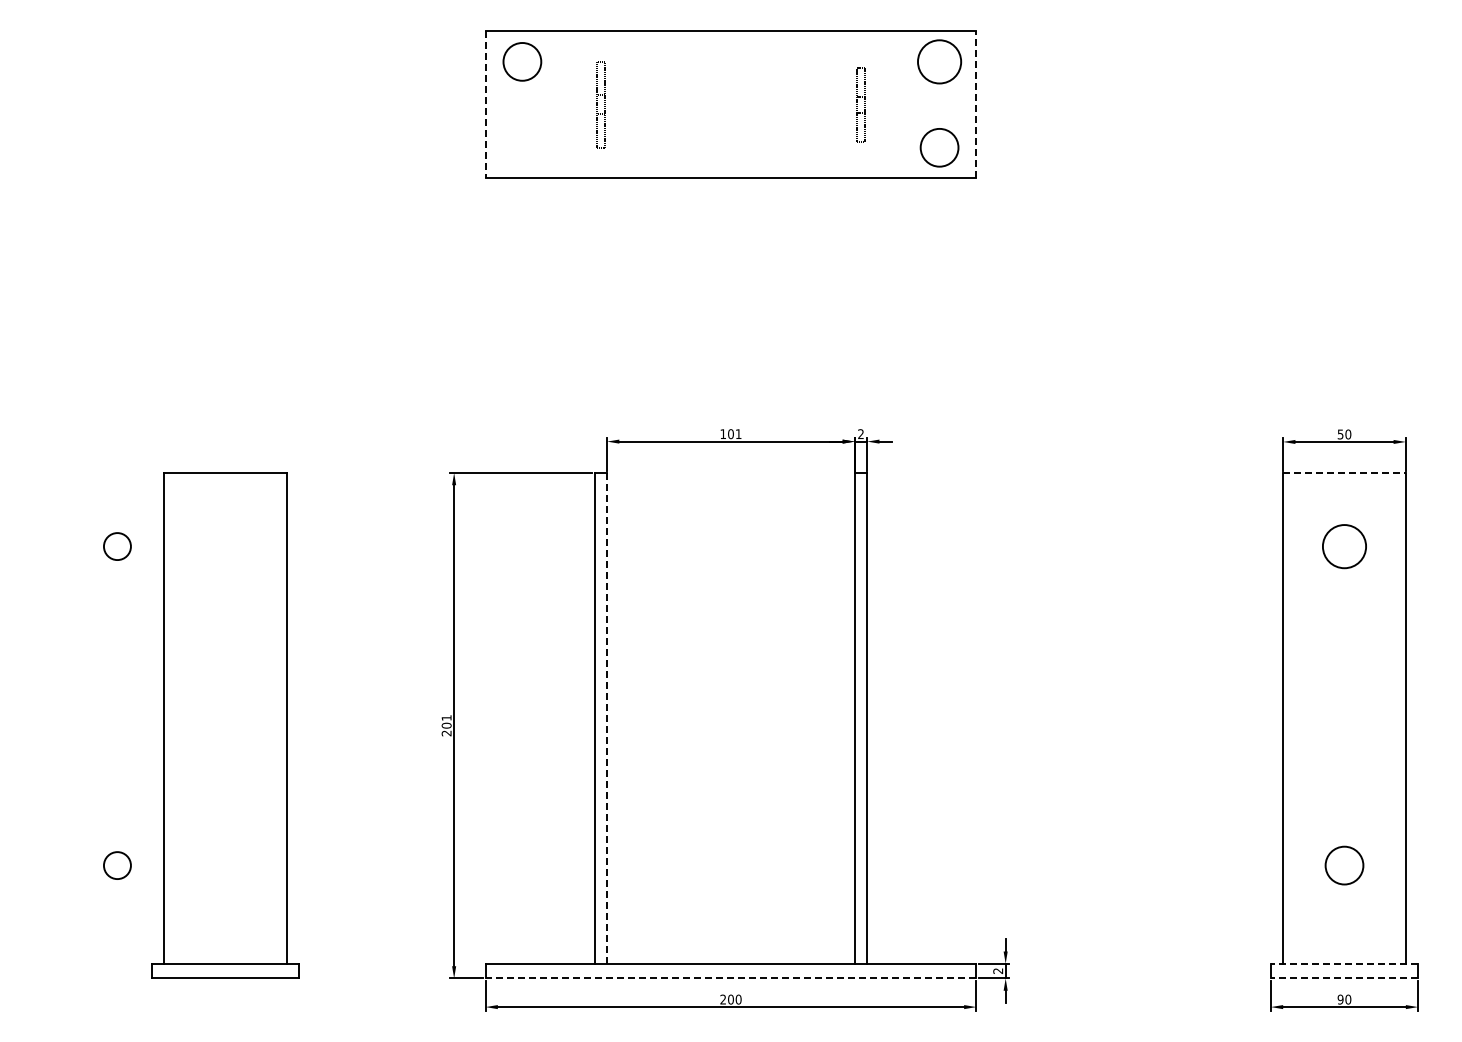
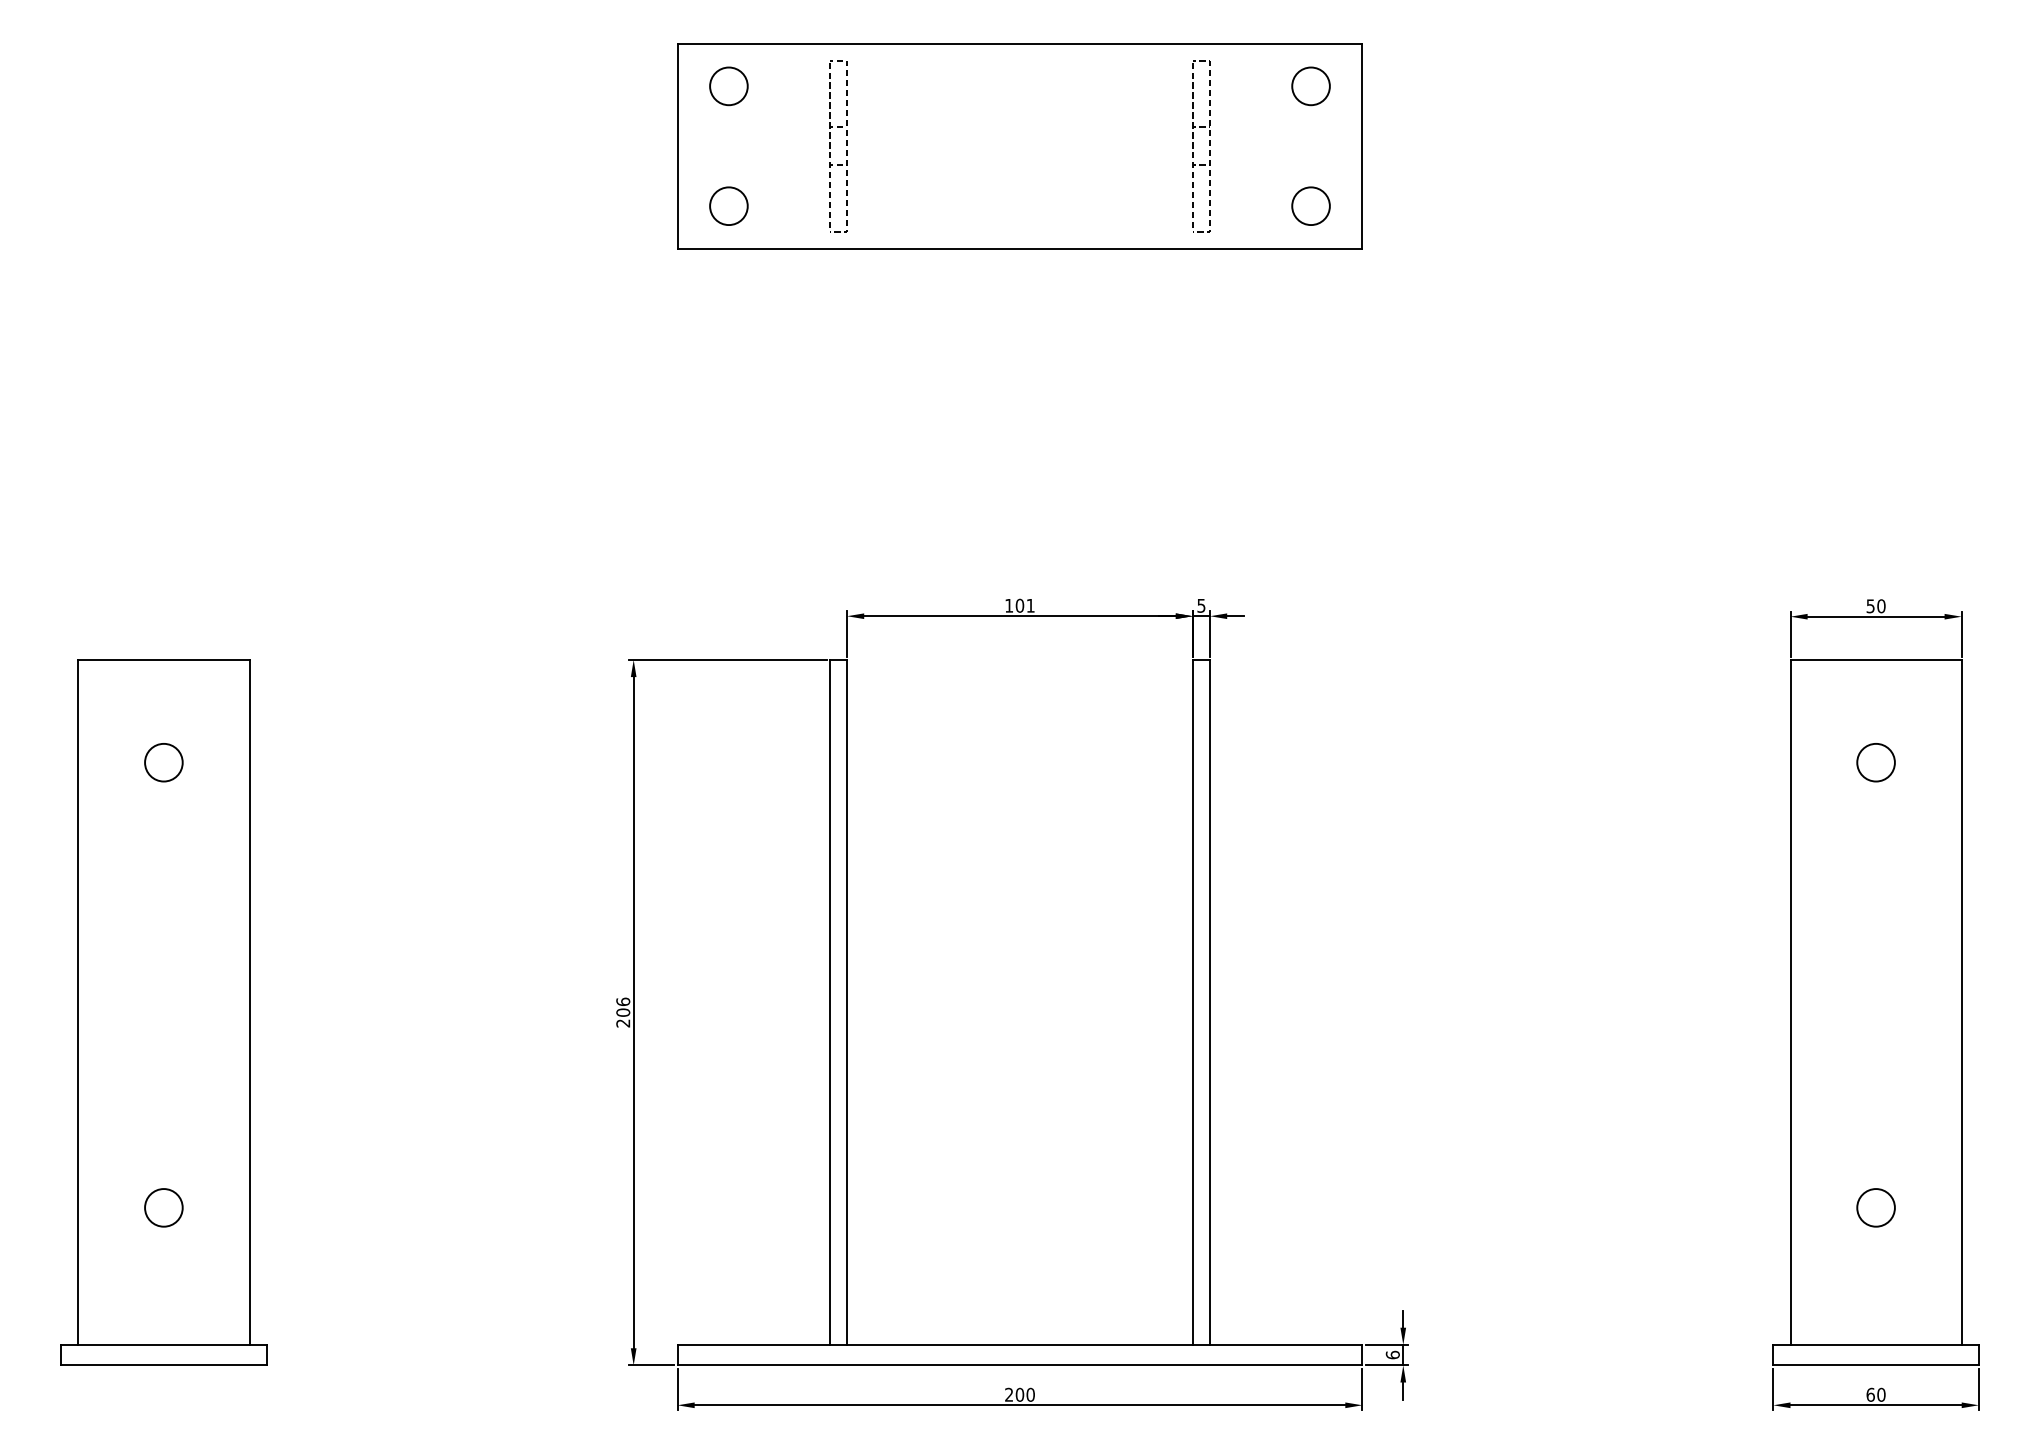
circle: (521, 61) -> (727, 85), size x0.71
circle: (939, 61) -> (1310, 85), size x0.62
line: (485, 104) -> (677, 145), dashed -> solid
part: (600, 104) -> (837, 145), size x1.43
part: (860, 104) -> (1200, 145), size x1.67
line: (976, 104) -> (1362, 145), dashed -> solid
circle: (522, 147) -> (729, 205), added
circle: (939, 147) -> (1310, 205), size x0.71
text: (860, 434) -> (1200, 606), 2 -> 5
line: (1345, 472) -> (1877, 659), dashed -> solid
circle: (1344, 546) -> (1876, 762), size x0.62
text: (446, 717) -> (623, 1001), 201 -> 206
line: (607, 717) -> (847, 1001), dashed -> solid
part: (225, 725) -> (163, 1012), moved
circle: (1344, 865) -> (1876, 1207), size x0.71
line: (1344, 963) -> (1876, 1344), dashed -> solid
text: (998, 971) -> (1393, 1355), 2 -> 6
line: (730, 978) -> (1019, 1365), dashed -> solid
line: (1344, 978) -> (1876, 1365), dashed -> solid
text: (1340, 999) -> (1870, 1394), 90 -> 60

